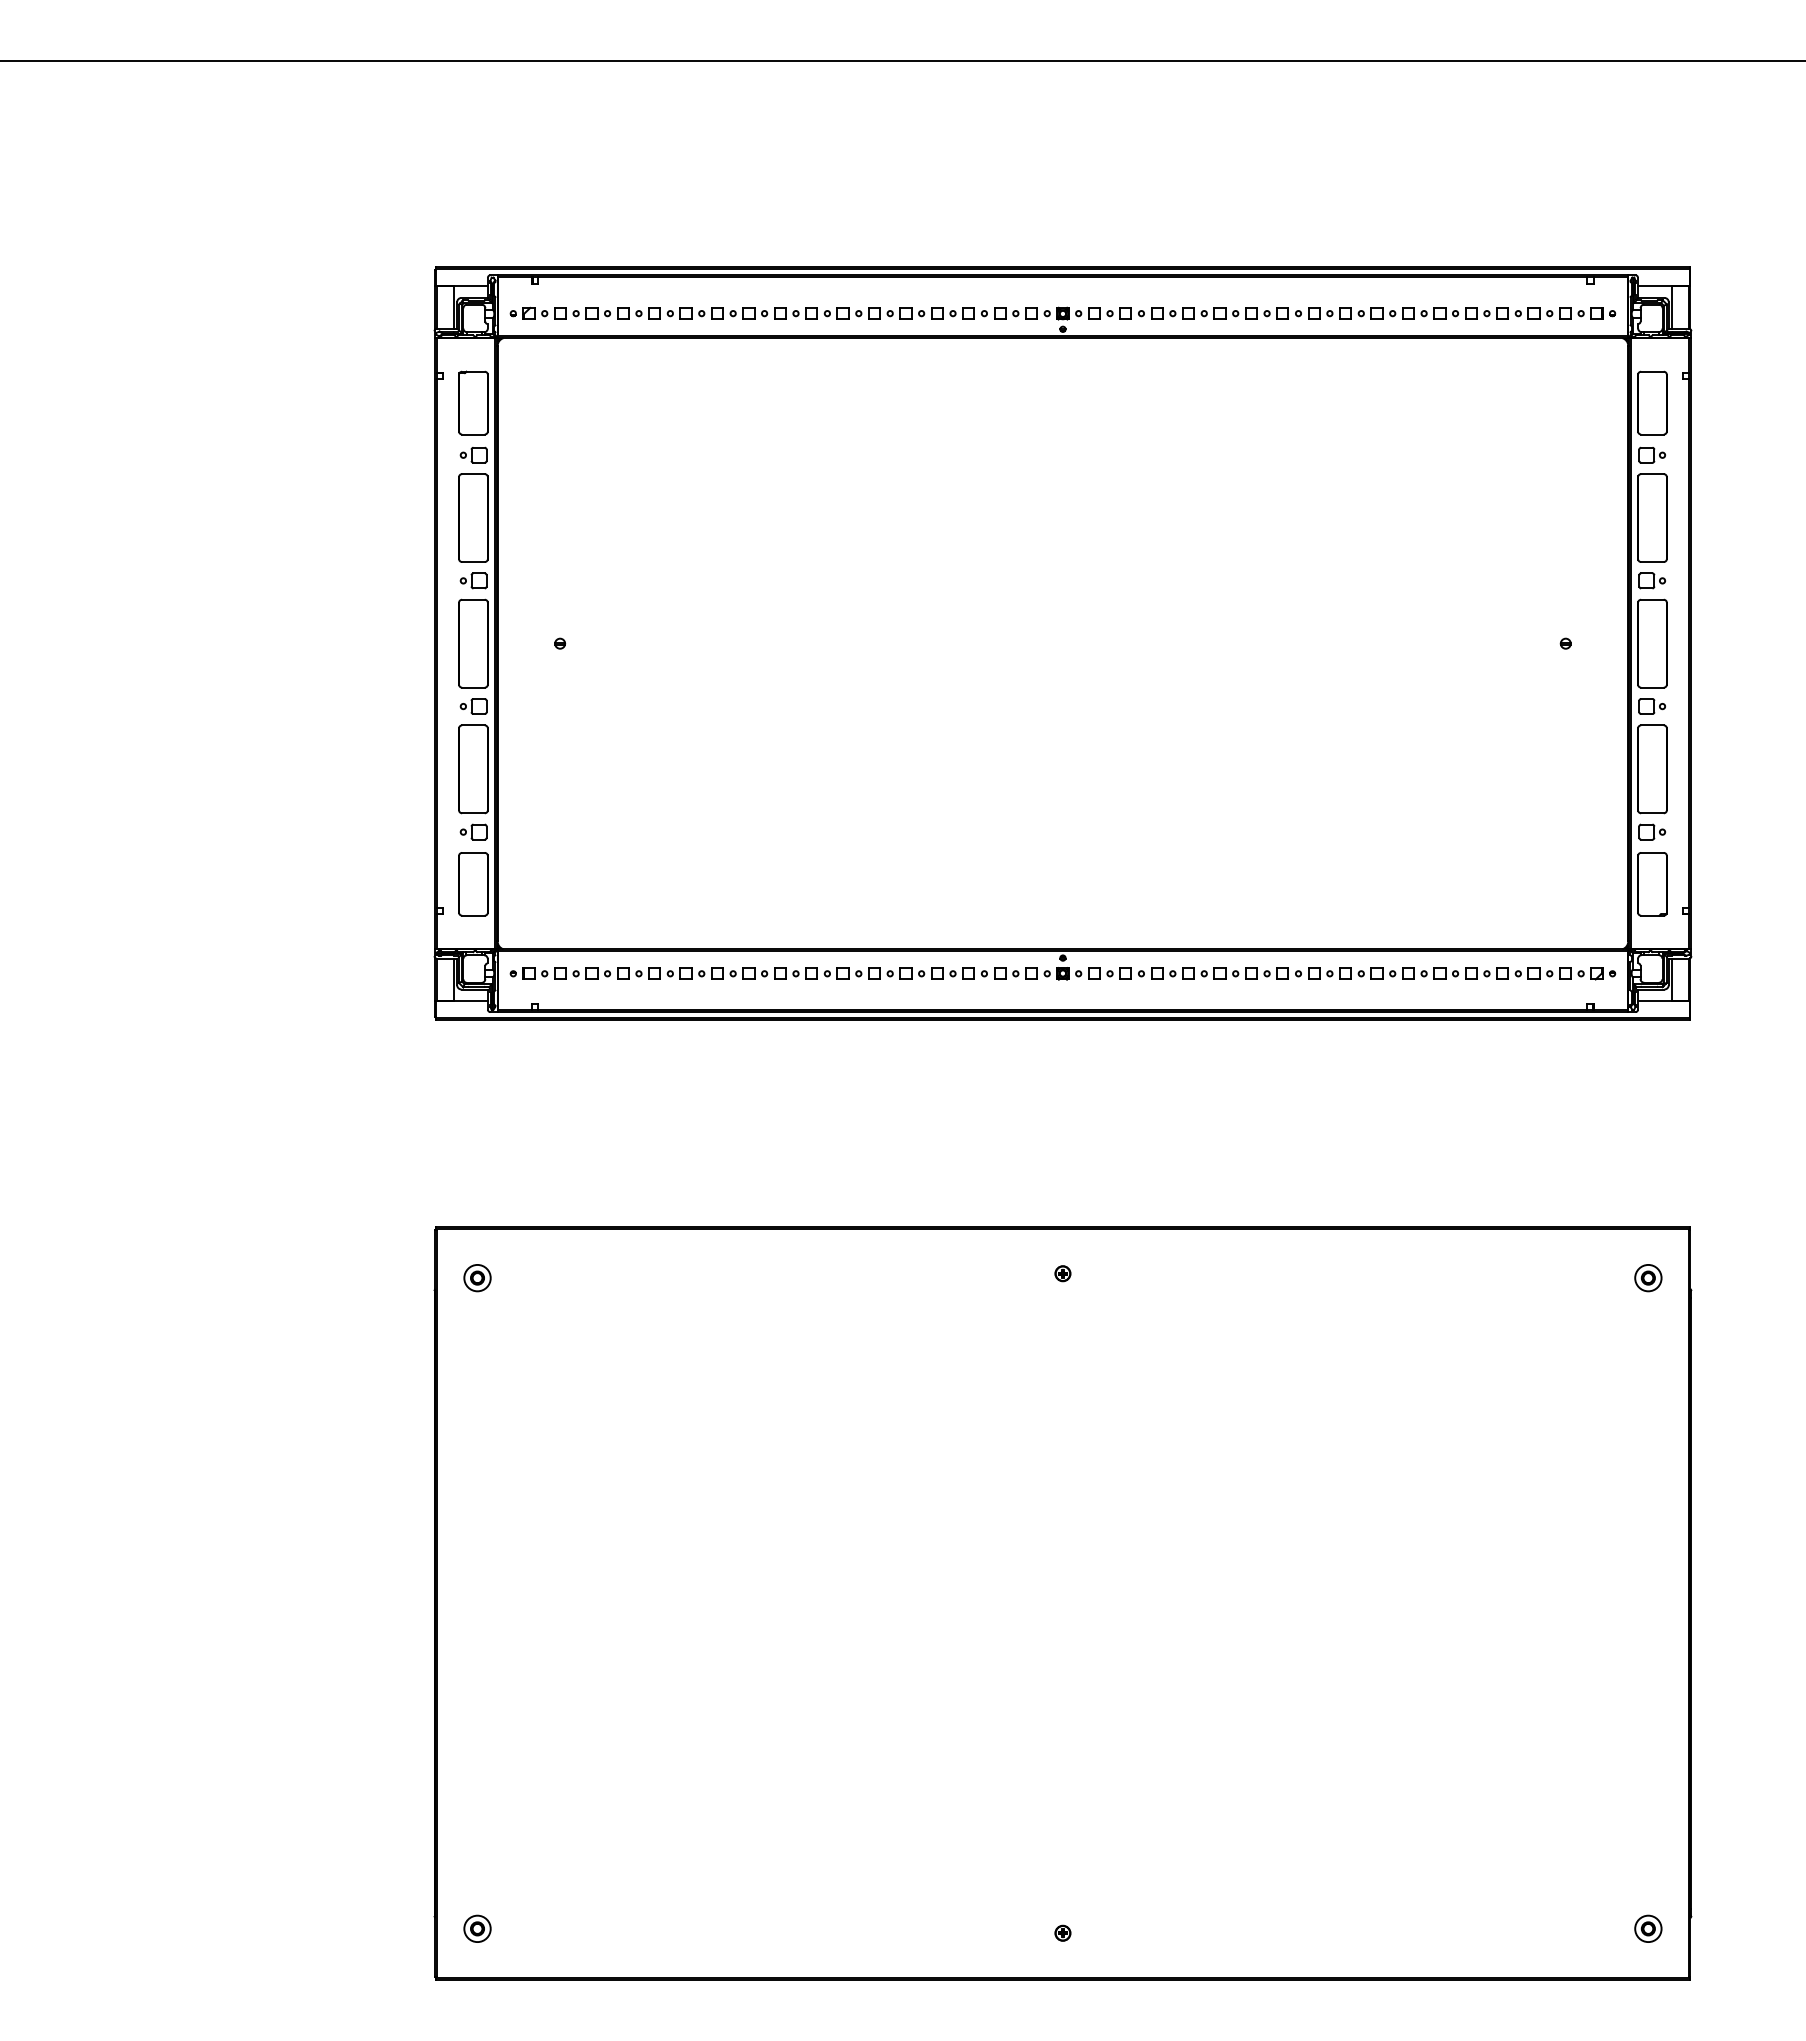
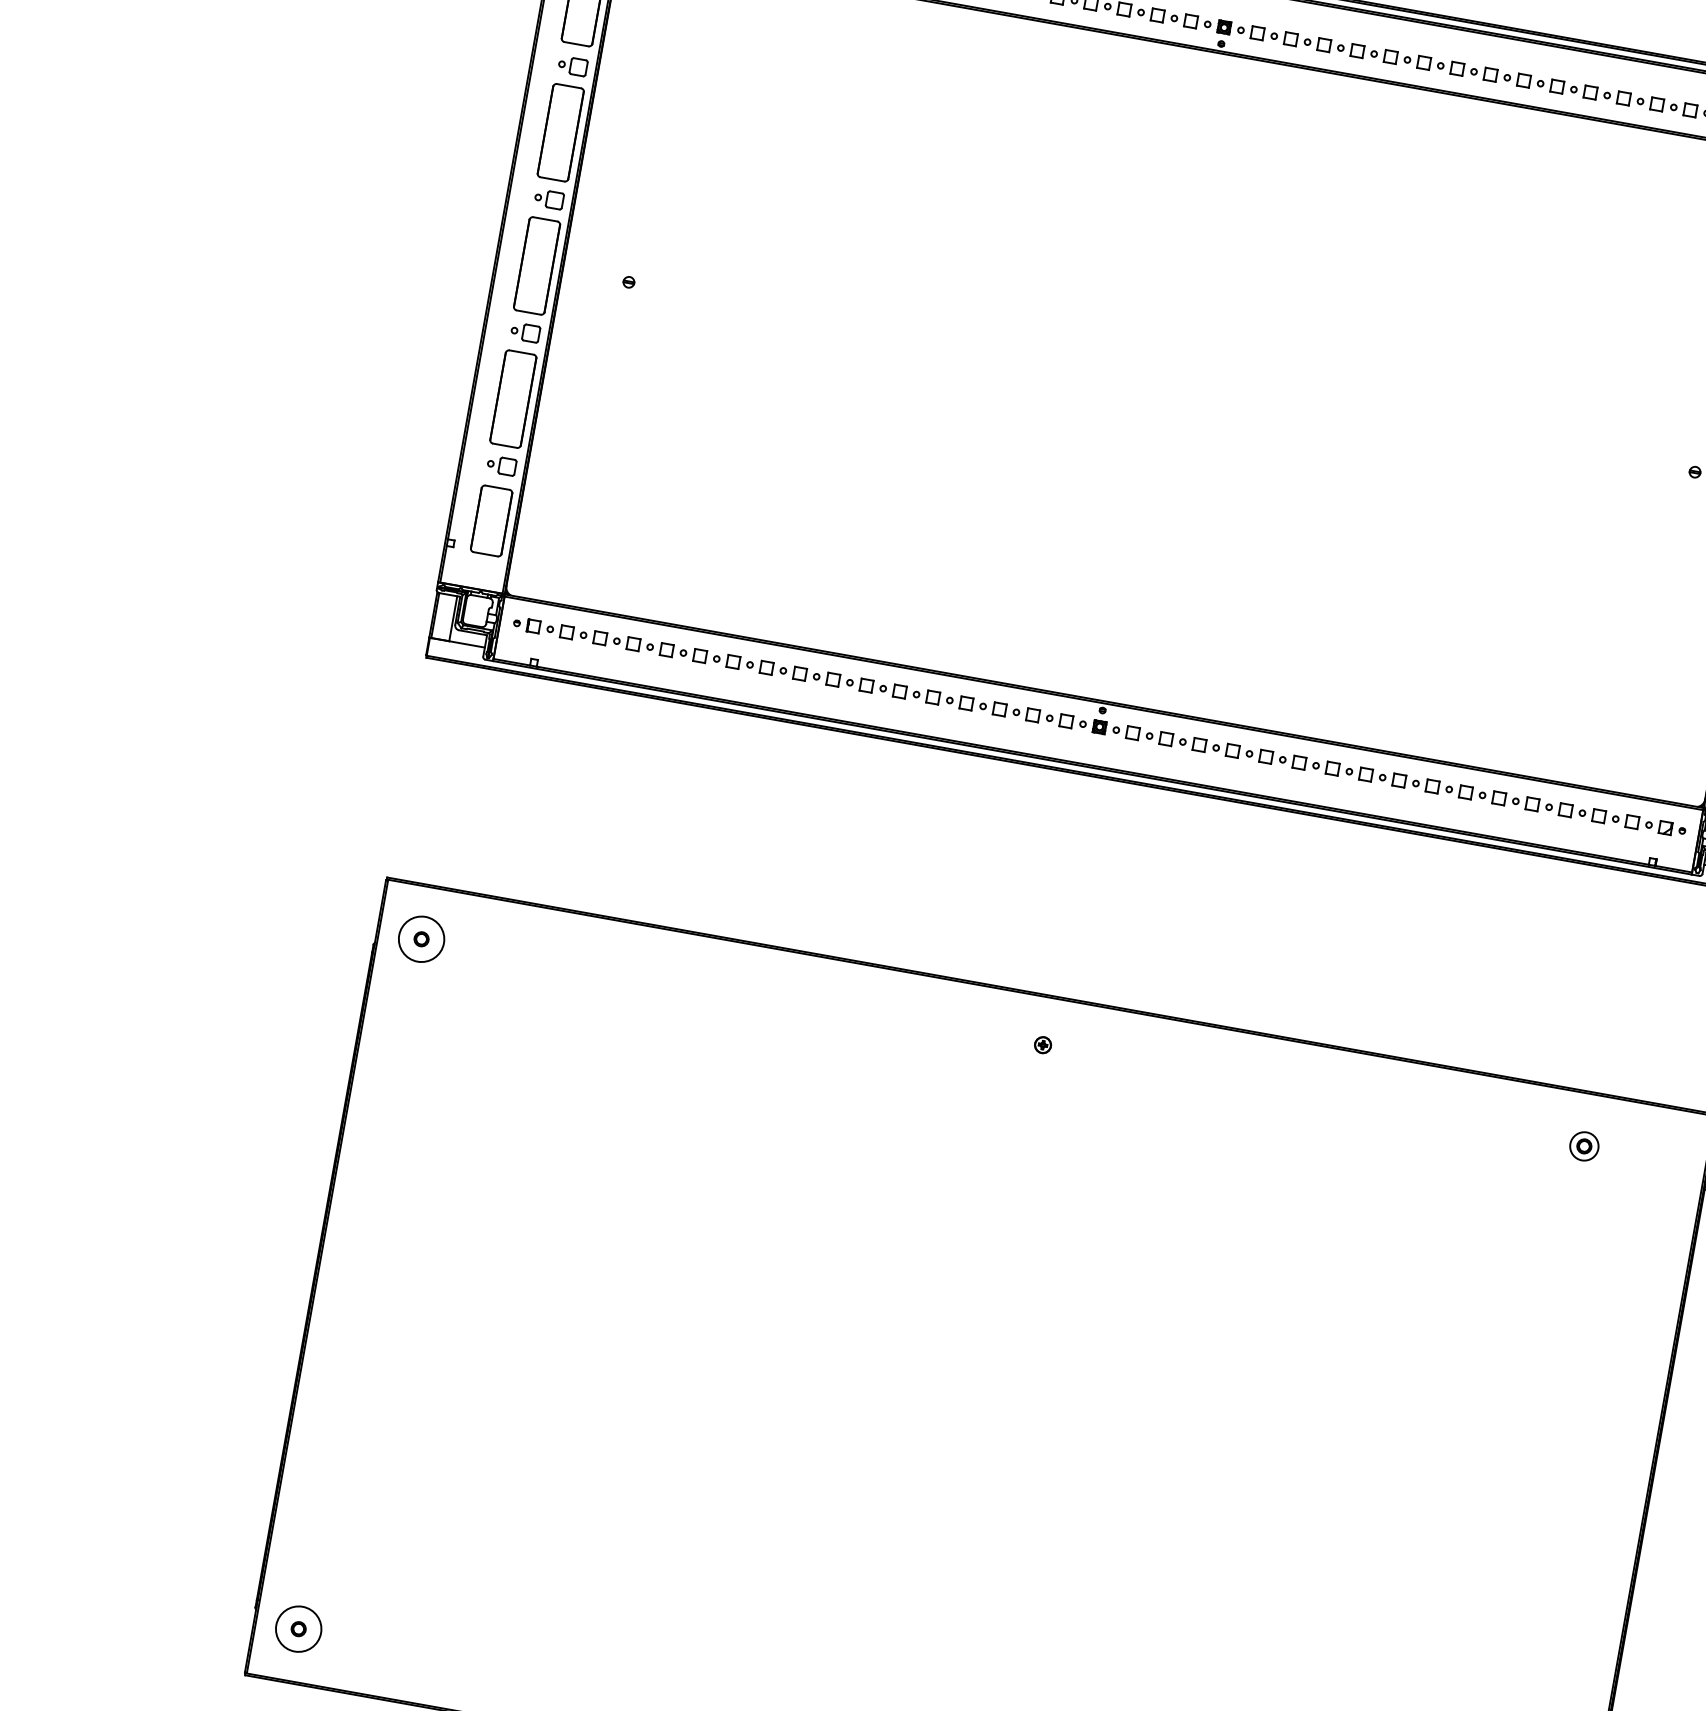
circle: (477, 1277) -> (421, 938), size x1.6
part: (1648, 1278) -> (1584, 1146), moved
circle: (477, 1928) -> (298, 1628), size x1.6

